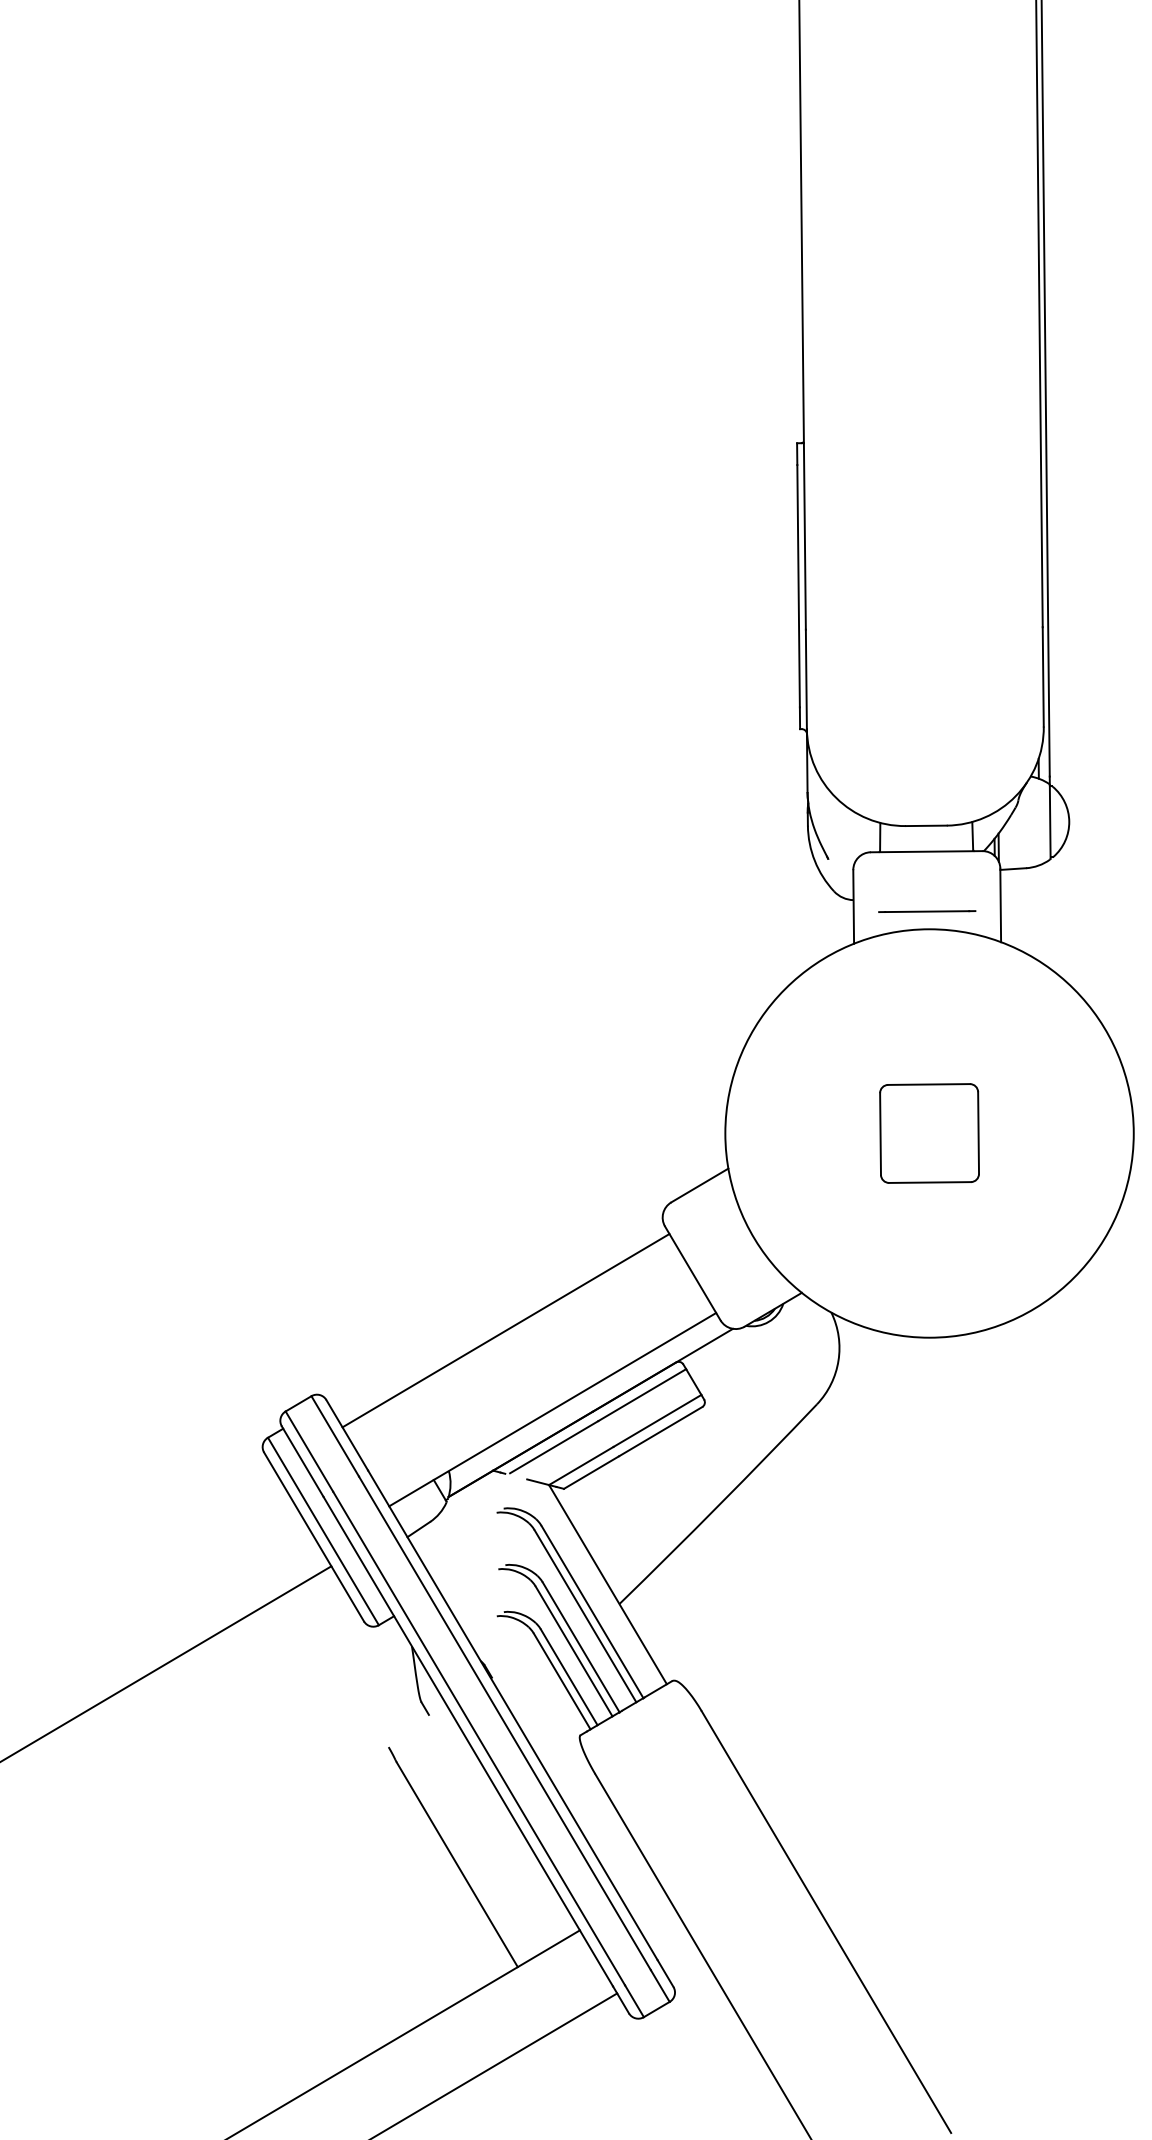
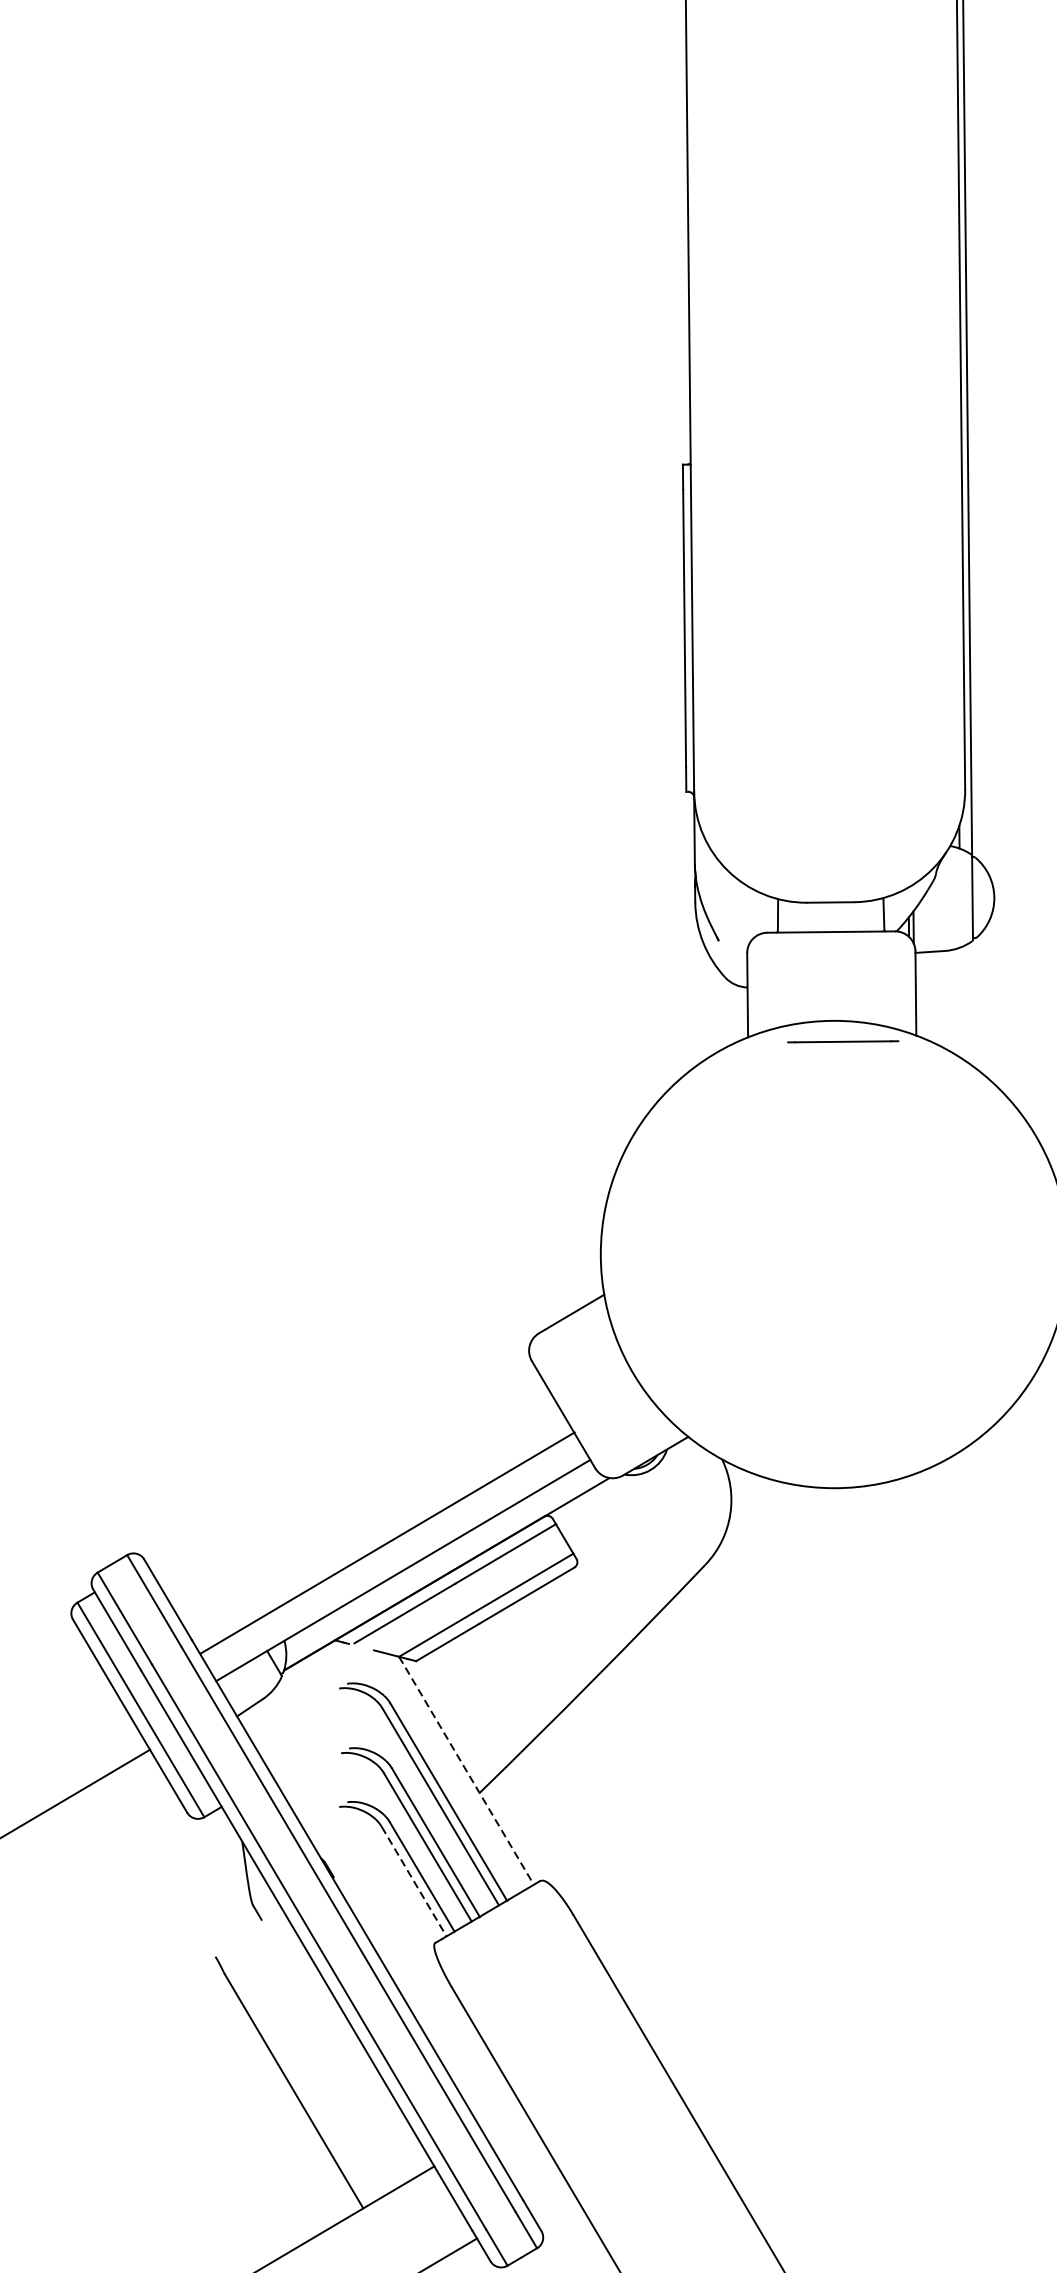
line: (927, 911) -> (843, 1041), moved
part: (929, 1133) -> (834, 1254), removed
line: (505, 1330) -> (386, 1542), moved
line: (607, 1584) -> (465, 1770), solid -> dashed
line: (562, 1681) -> (414, 1881), solid -> dashed

